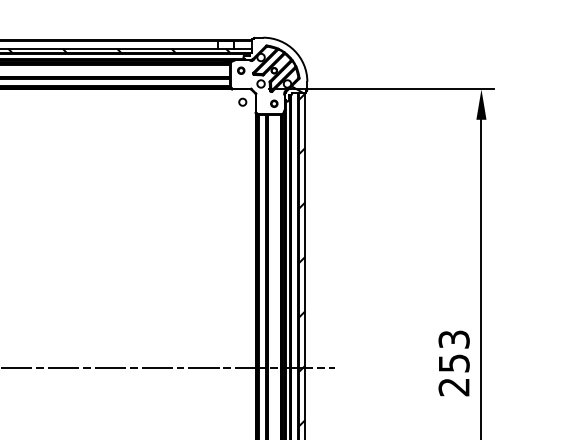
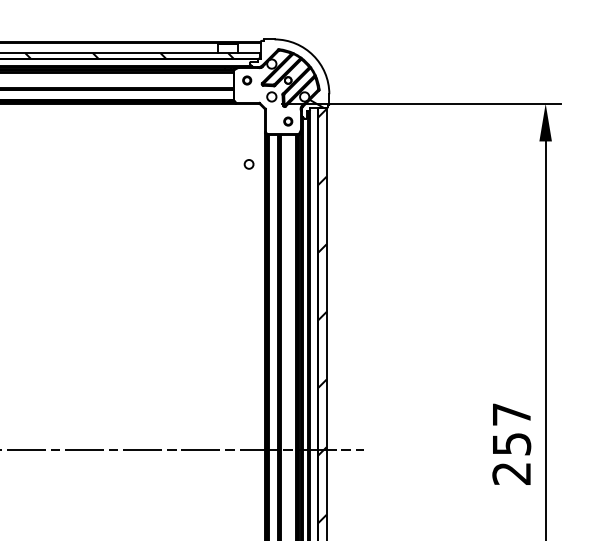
circle: (242, 101) -> (248, 163), moved
text: (453, 339) -> (510, 414), 253 -> 257

